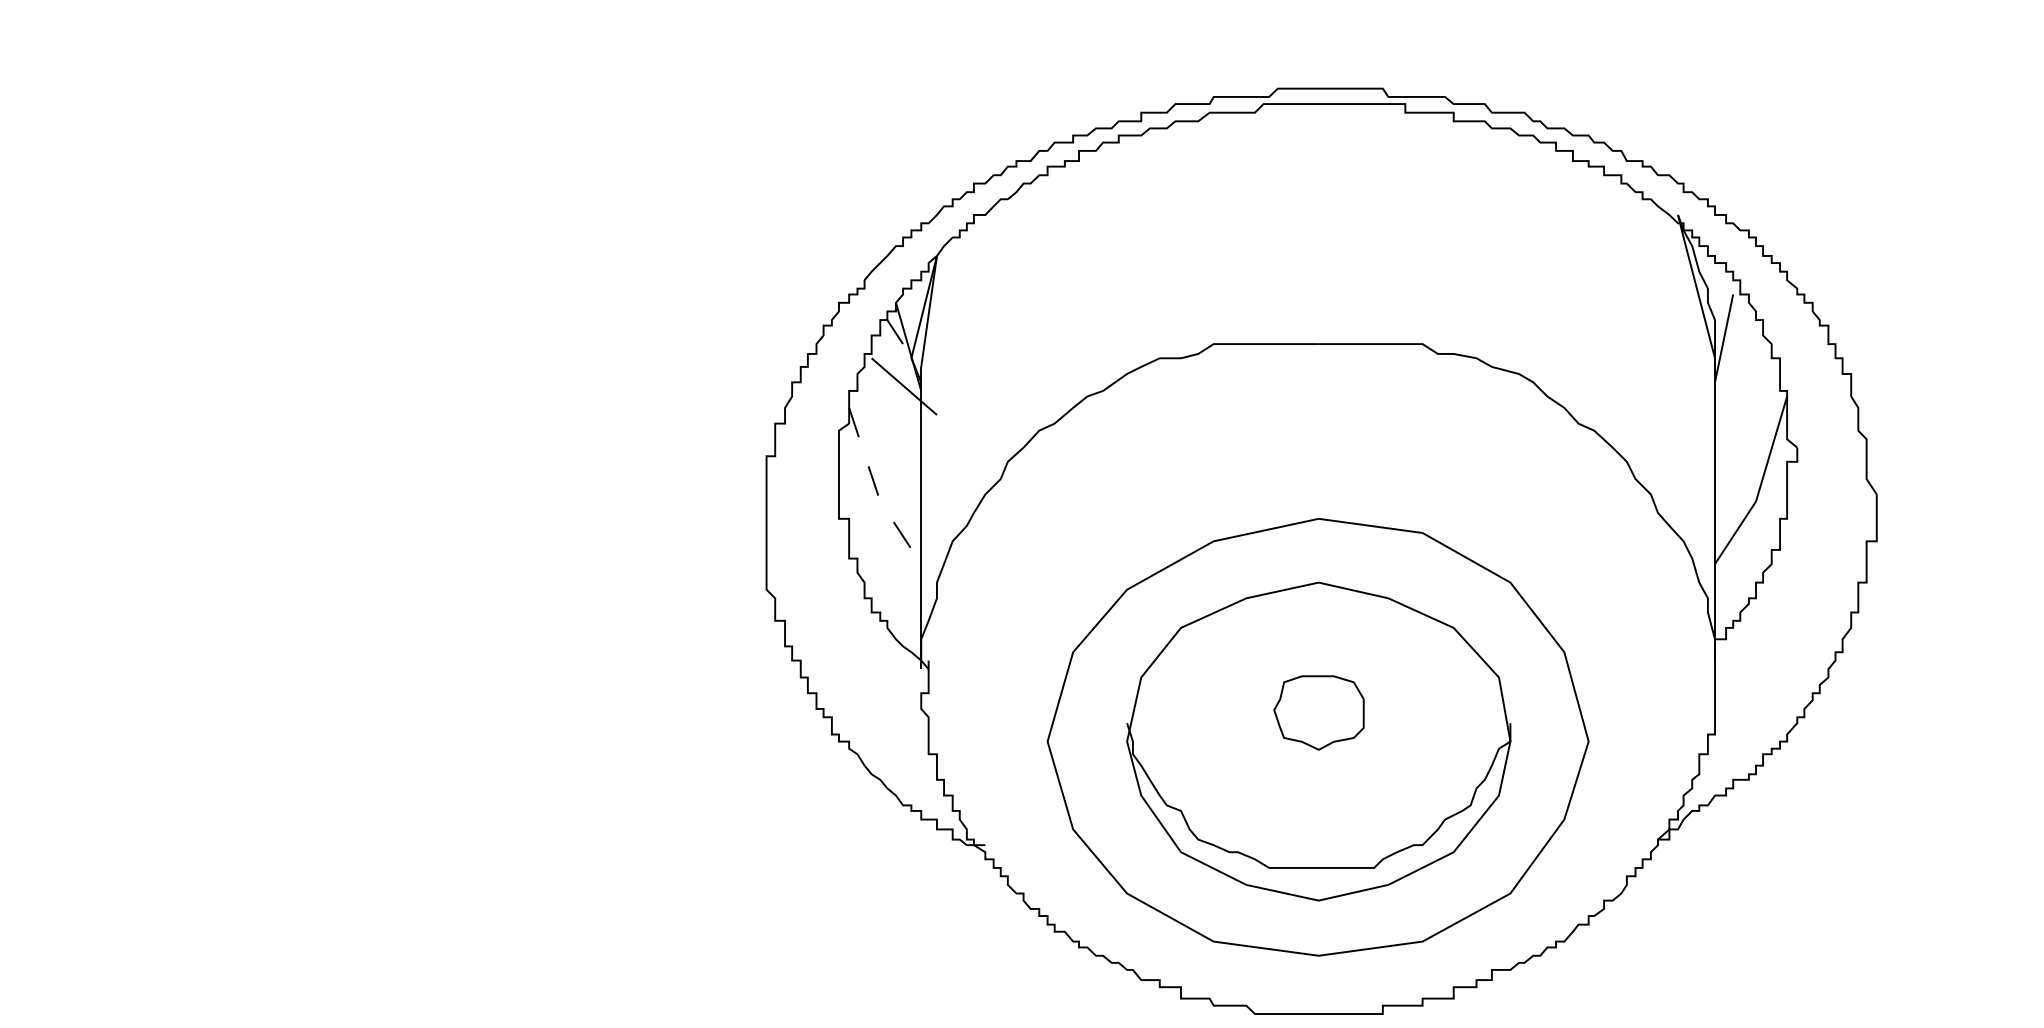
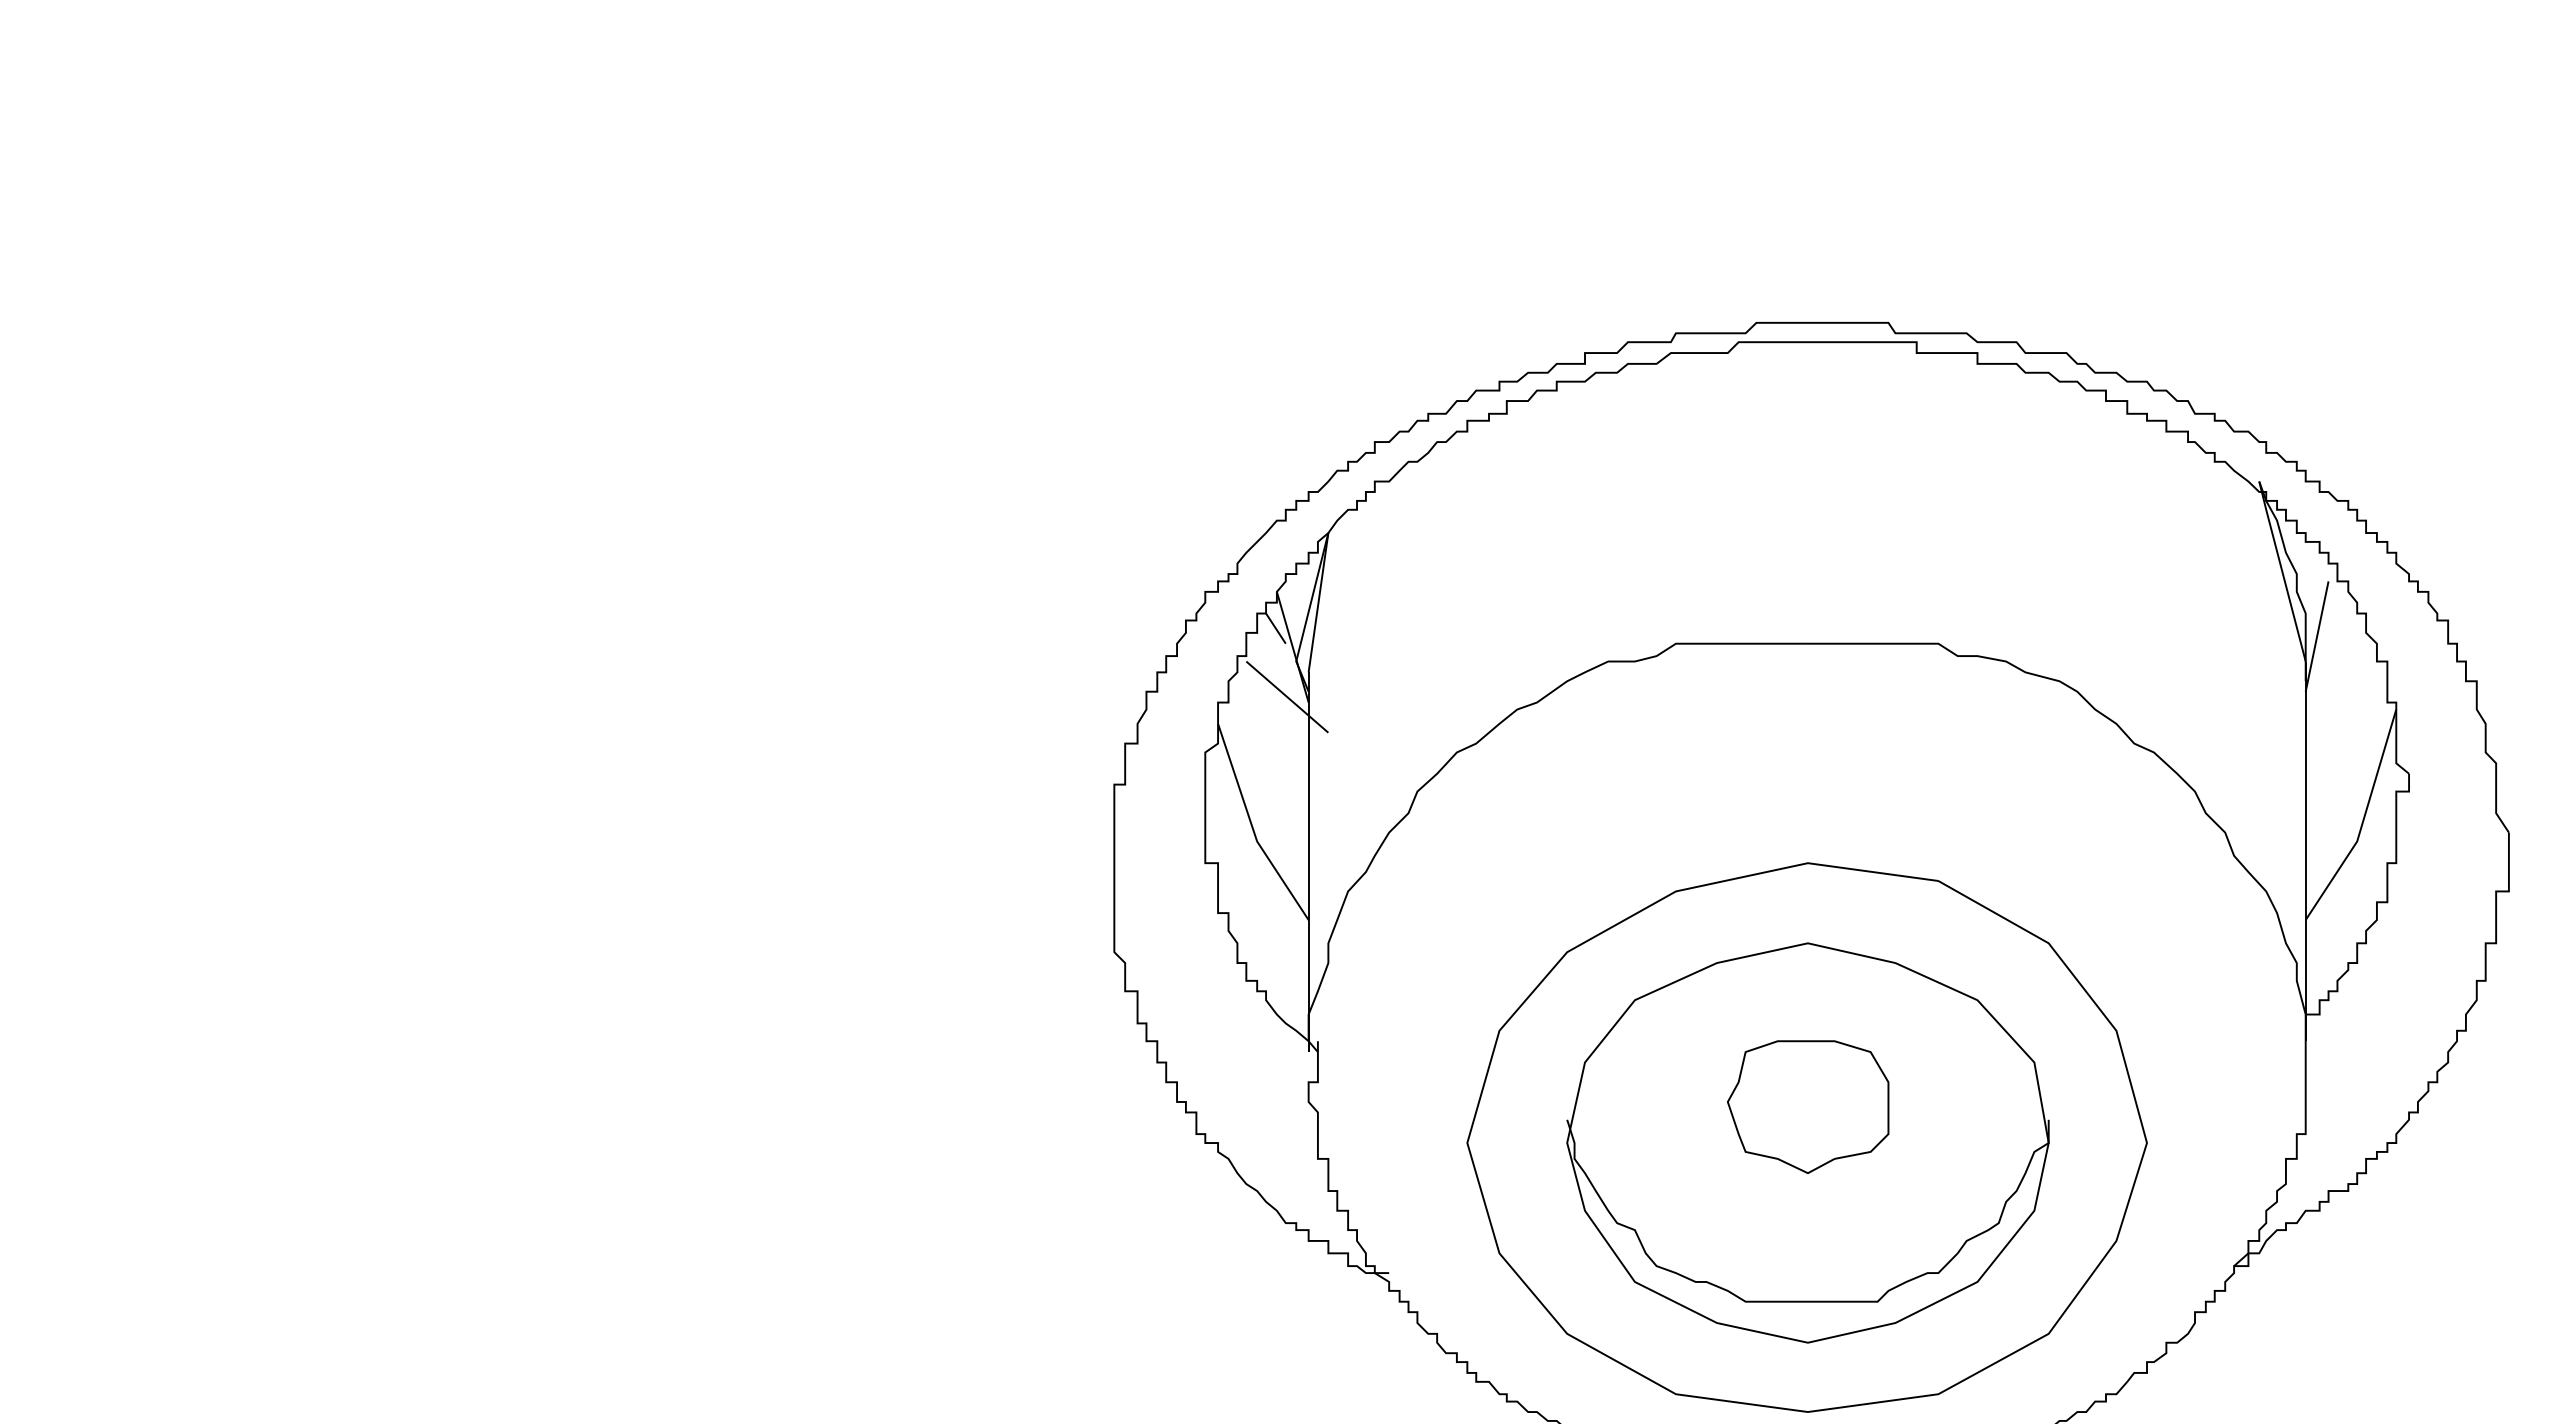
line: (876, 491) -> (1252, 828), dashed -> solid
part: (1319, 712) -> (1808, 1106), size x1.43

